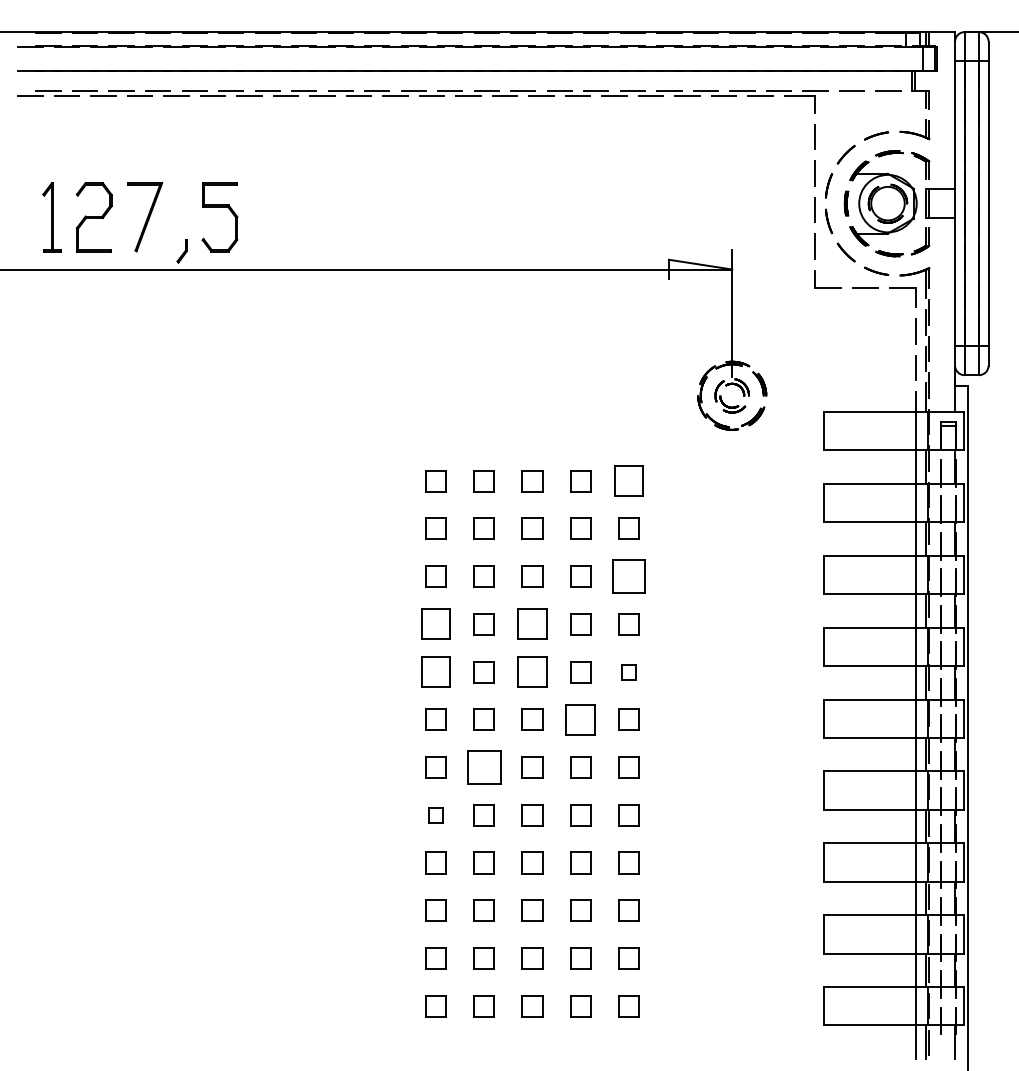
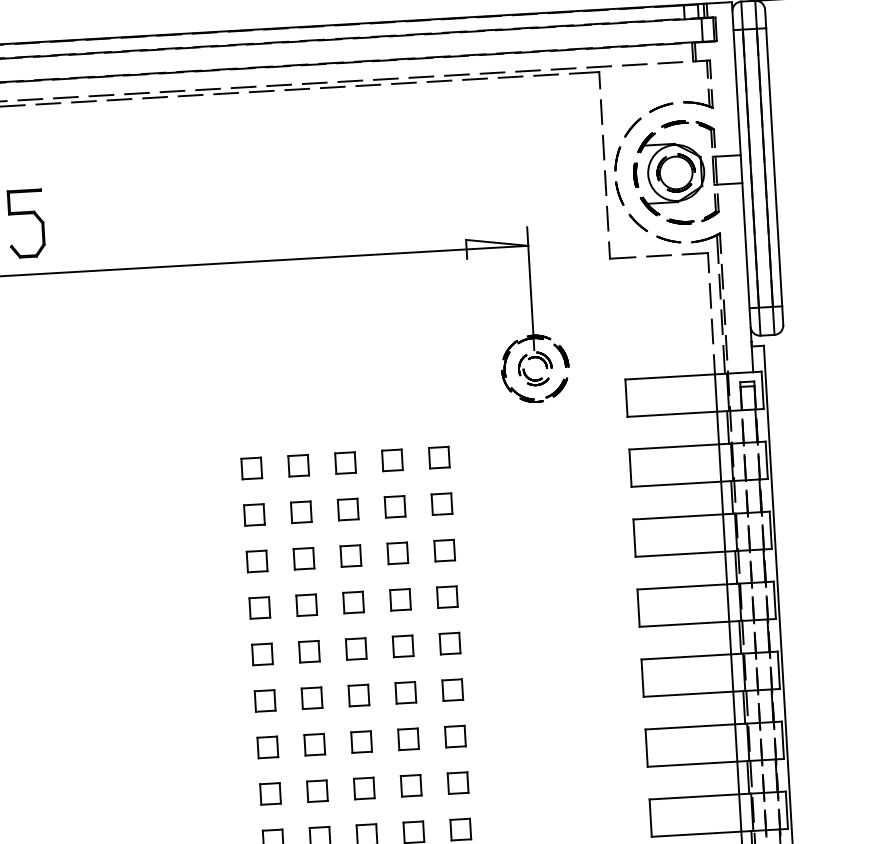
part: (628, 481) -> (439, 458), size x0.71
part: (628, 576) -> (444, 550), size x0.62
part: (435, 624) -> (259, 608), size x0.71
part: (532, 624) -> (353, 602), size x0.71
part: (435, 672) -> (261, 654), size x0.71
part: (532, 672) -> (356, 649), size x0.71
part: (628, 672) -> (449, 644), size x1.43
part: (580, 719) -> (405, 692), size x0.71
part: (483, 767) -> (314, 744), size x0.62
part: (435, 815) -> (269, 794), size x1.43

